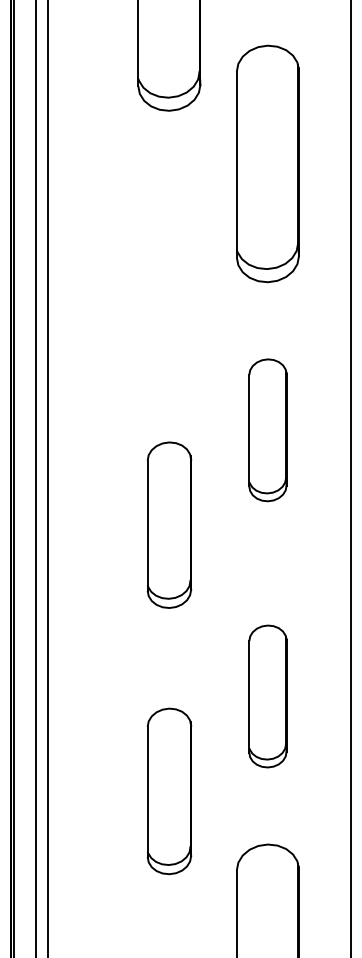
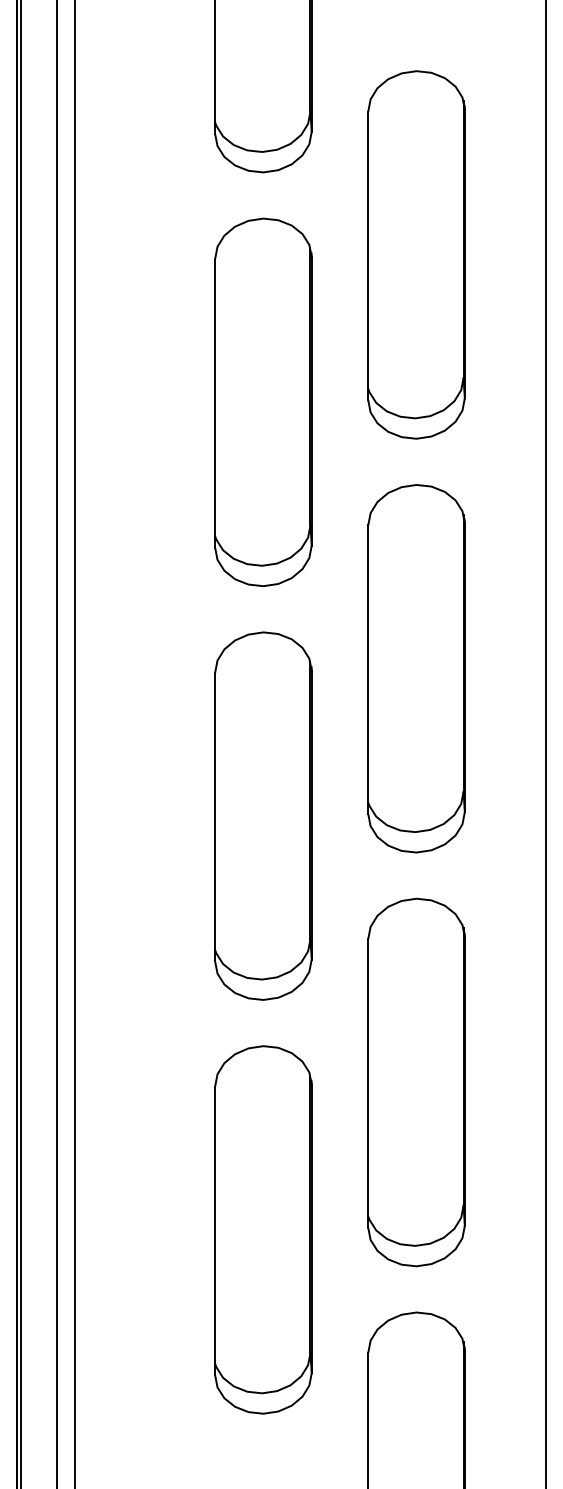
part: (169, 258) -> (263, 401), added
part: (267, 430) -> (415, 669), size x1.67
part: (169, 525) -> (263, 816), size x1.43
part: (267, 696) -> (415, 1082), size x1.67
part: (169, 791) -> (263, 1230), size x1.43

